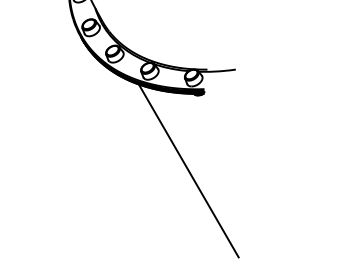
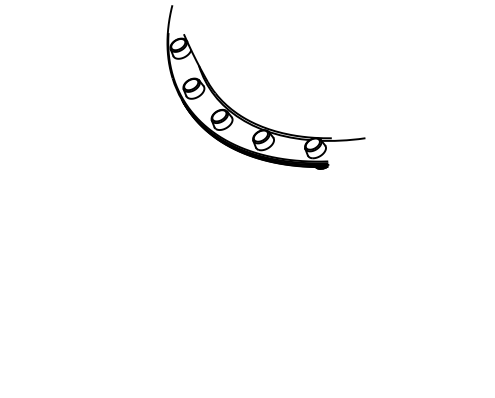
line: (188, 170) -> (309, 257), removed

